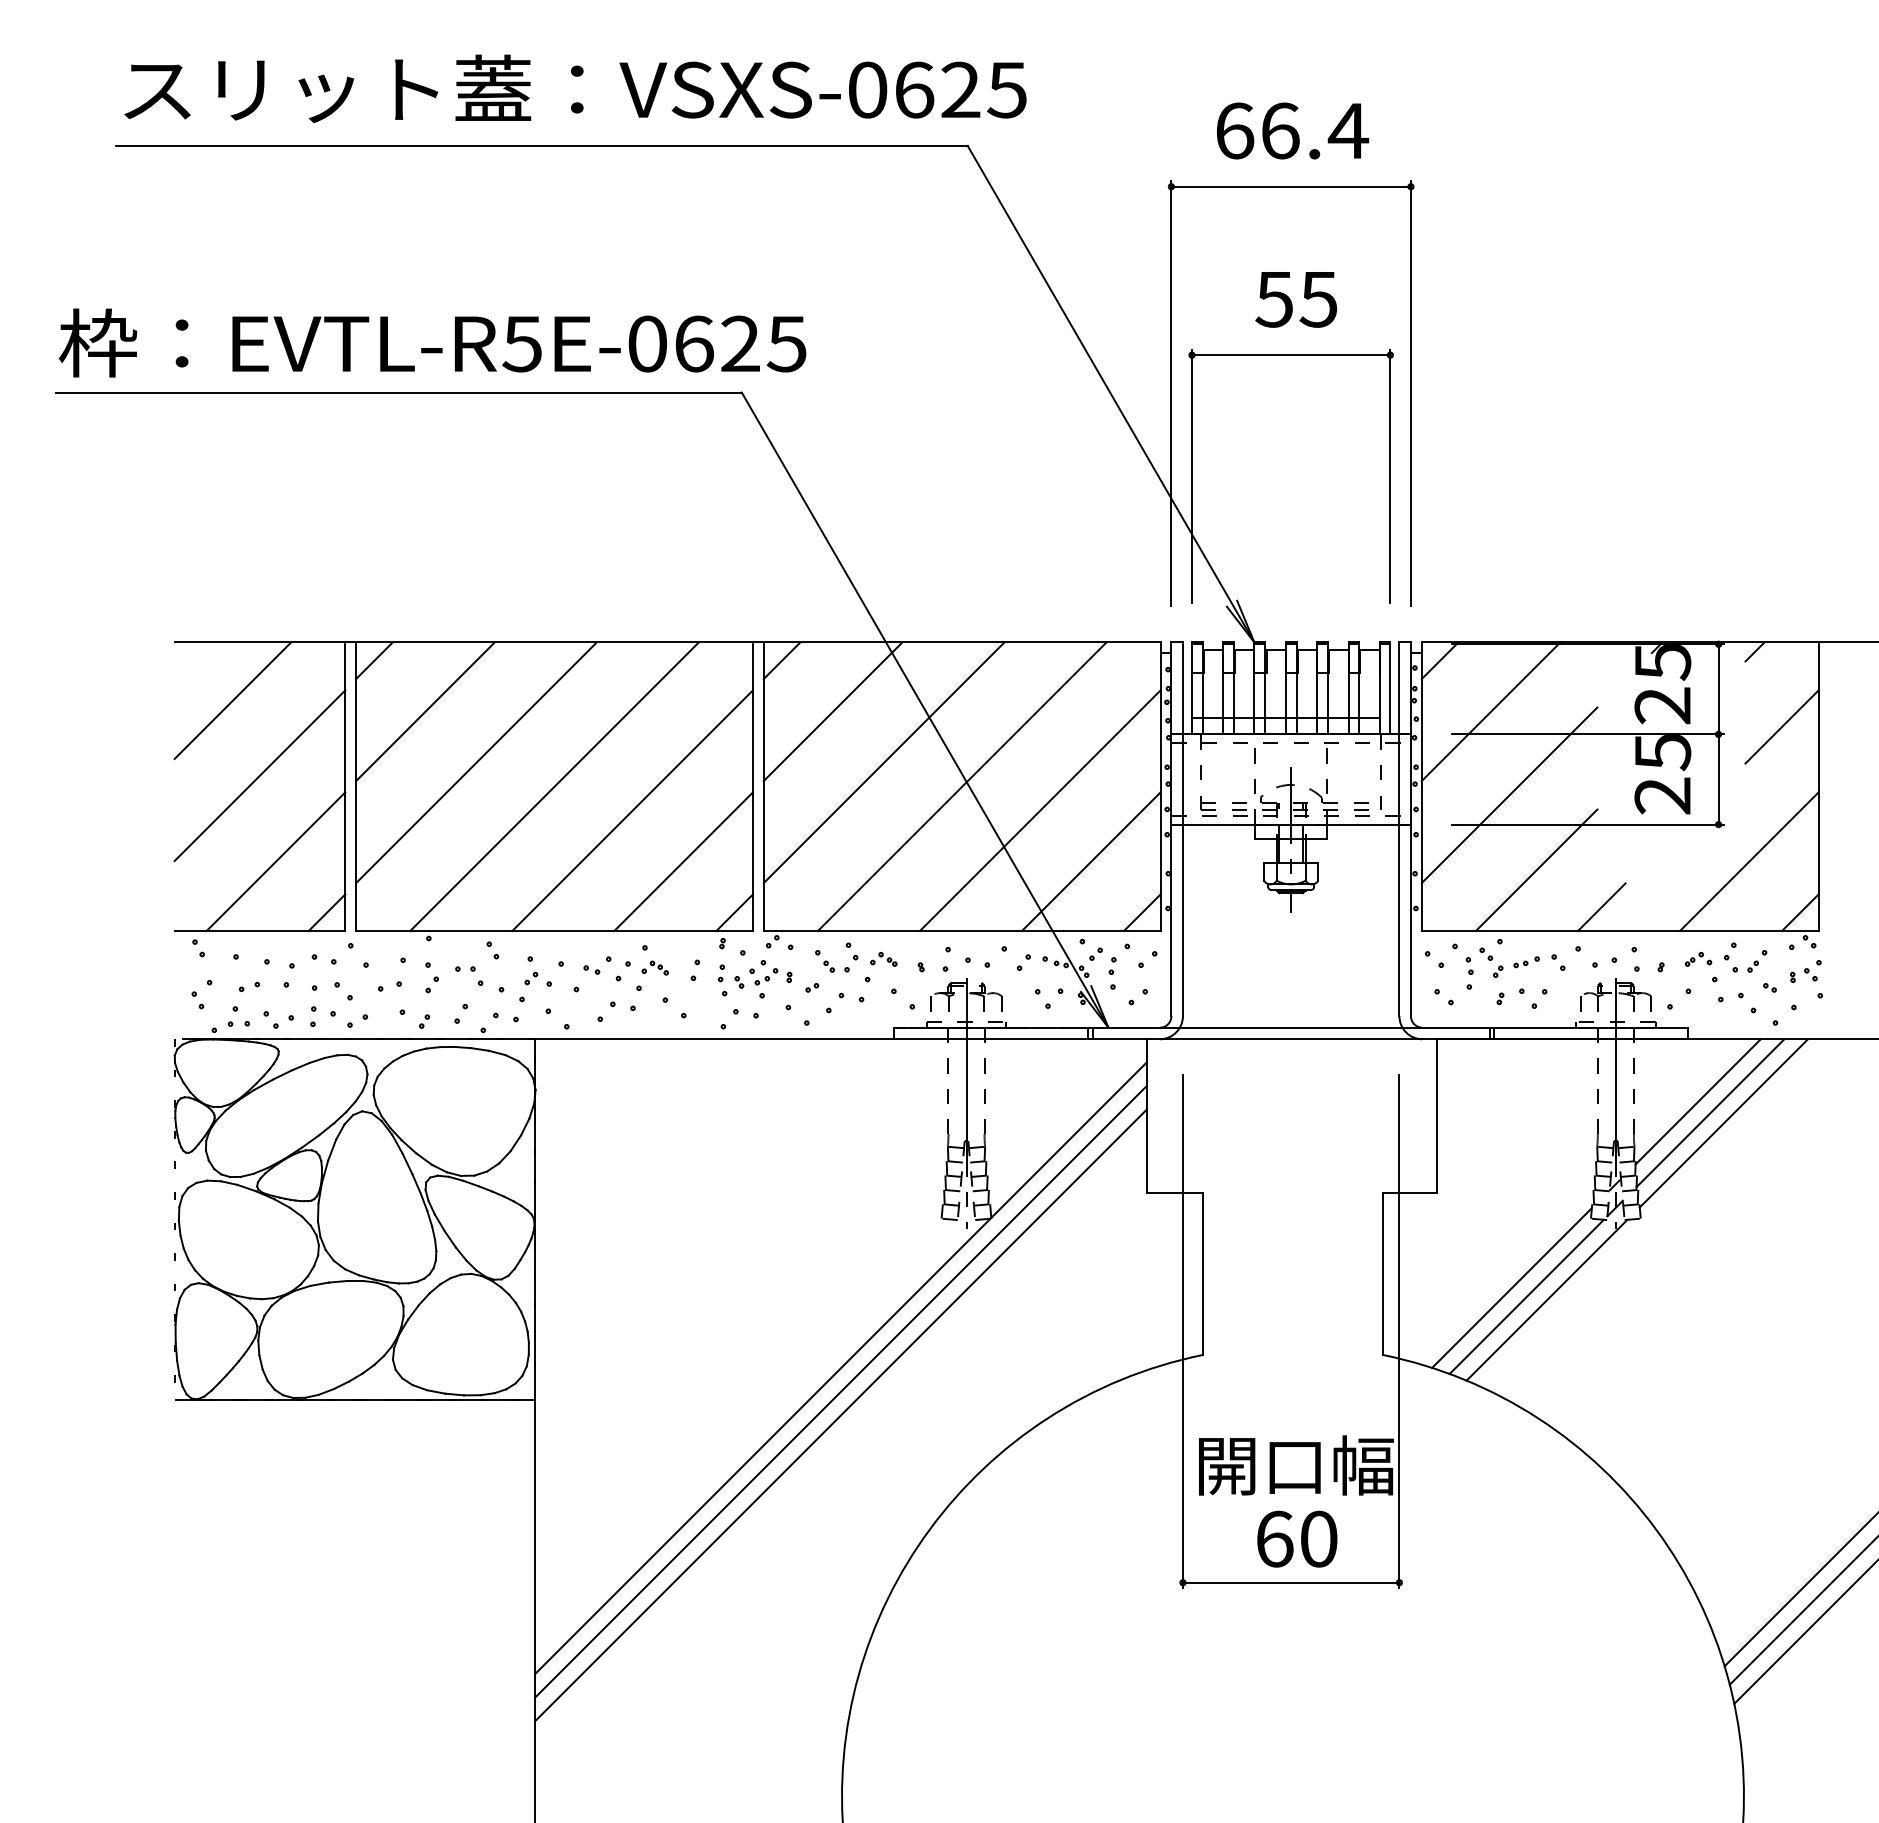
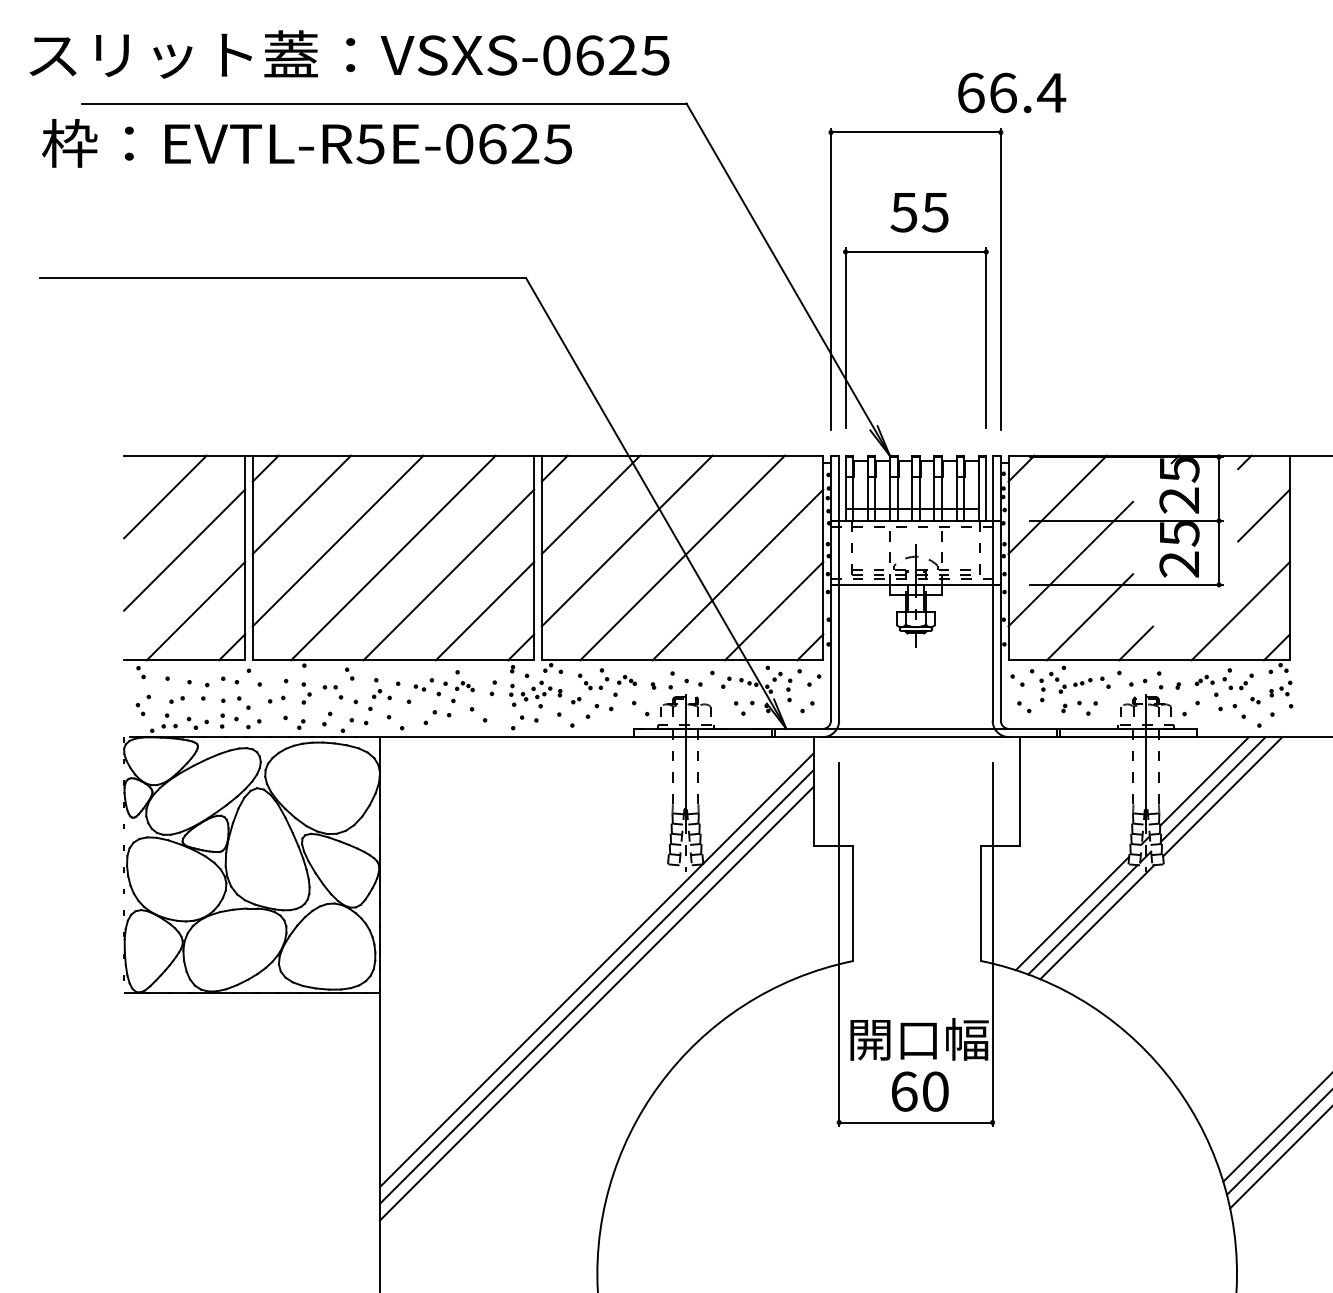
text: (575, 88) -> (349, 54), moved
text: (1293, 130) -> (1012, 92), moved
text: (432, 342) -> (306, 142), moved

